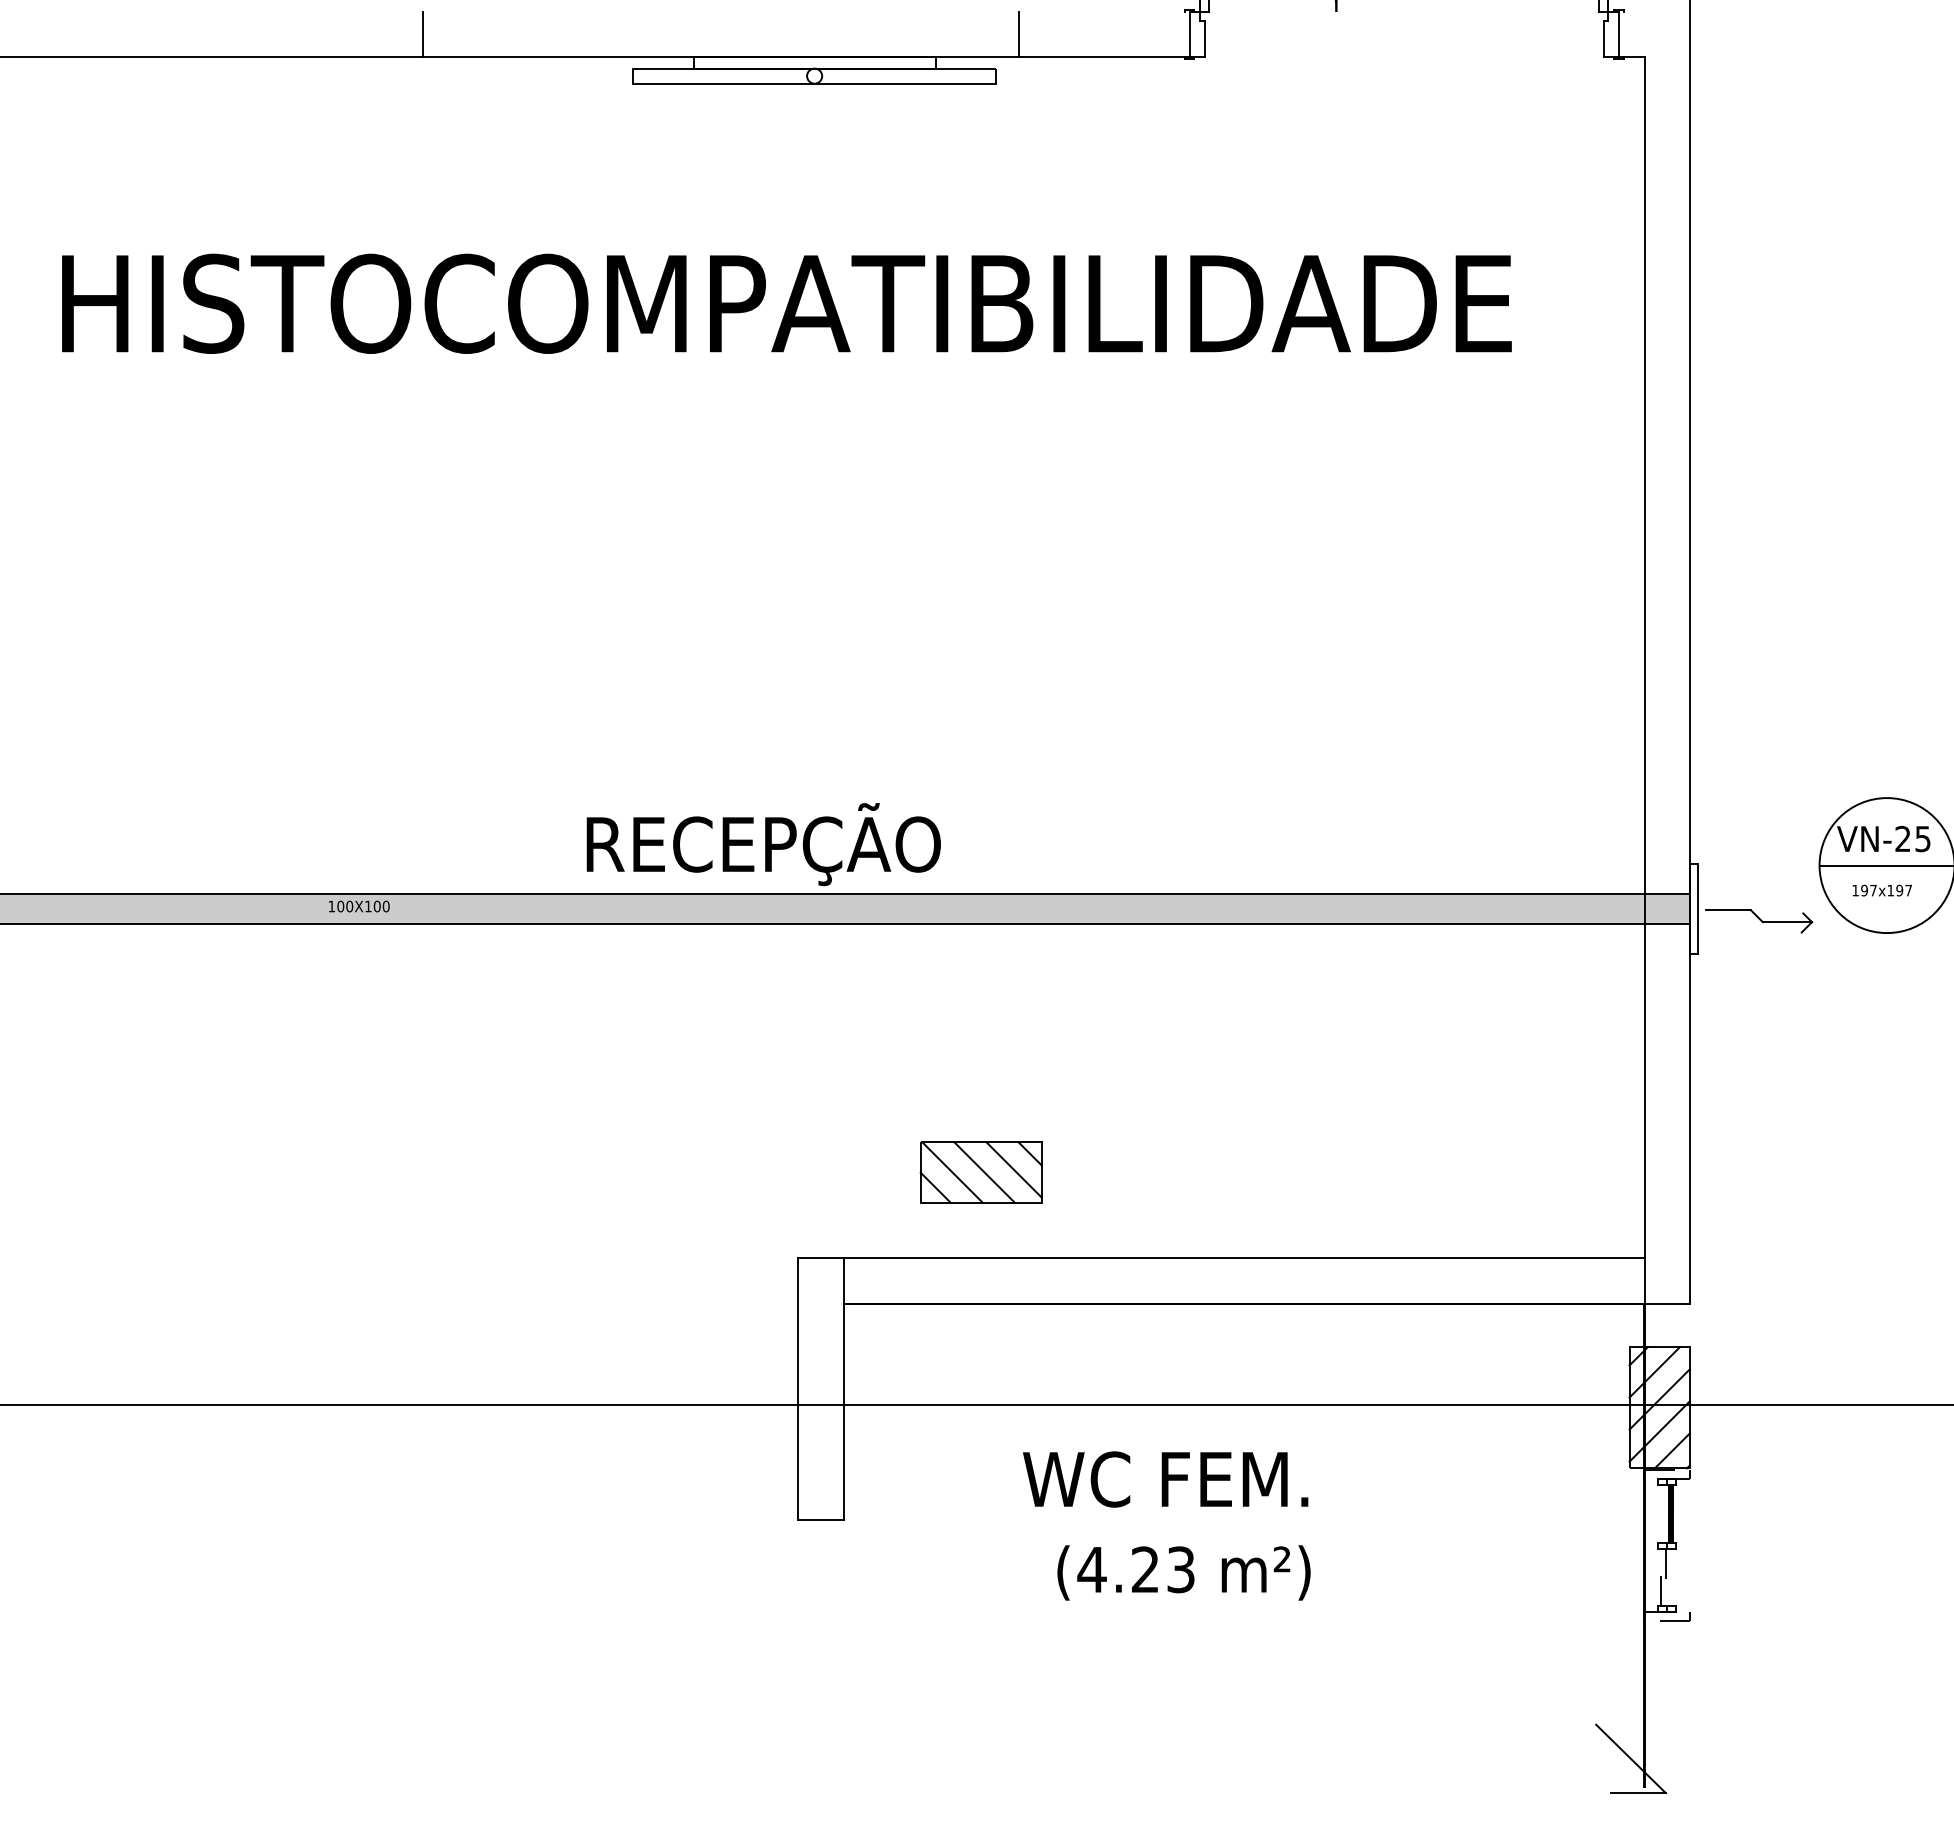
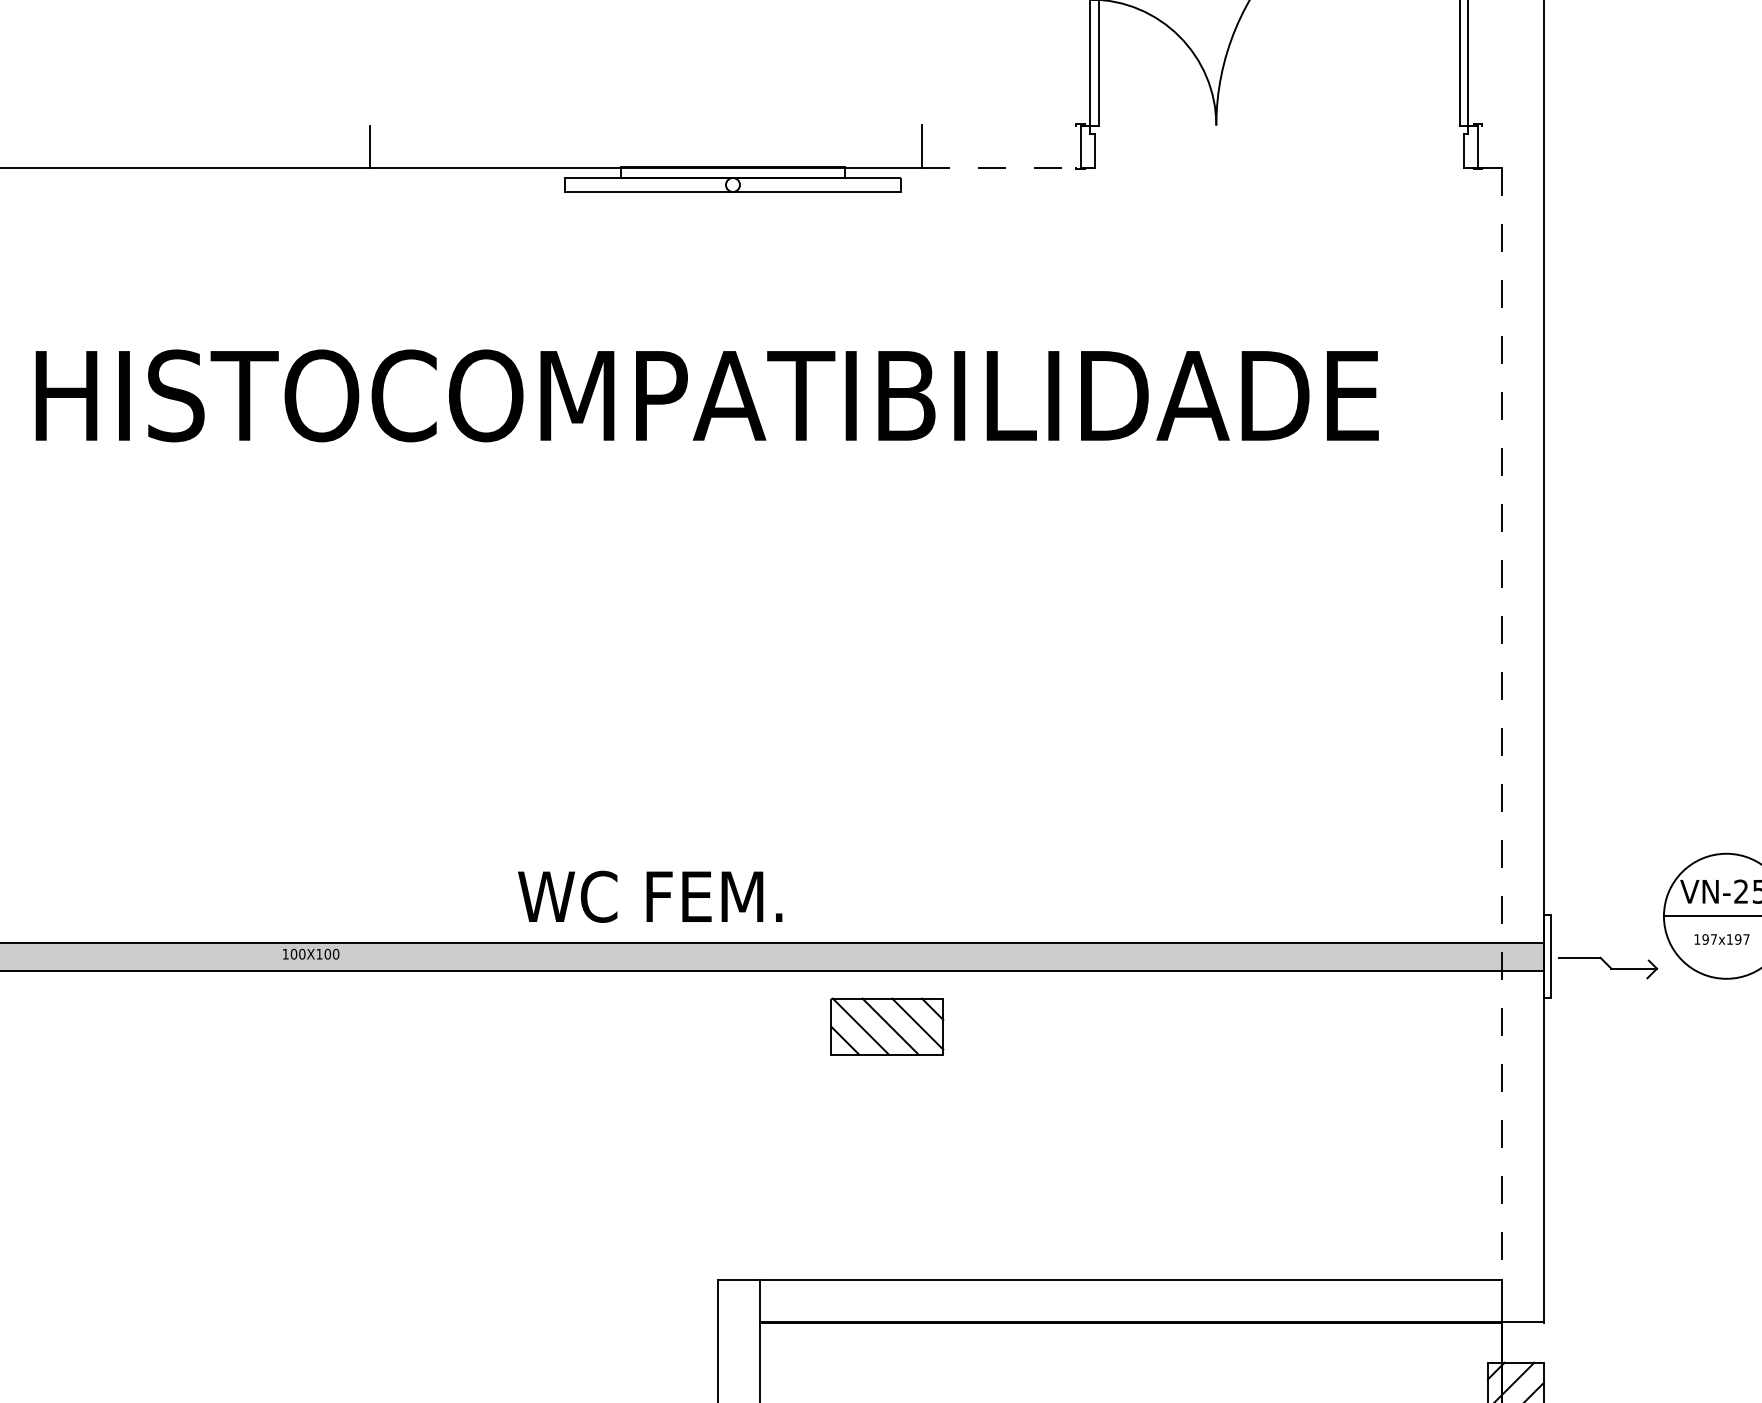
line: (1104, 57) -> (1001, 167), solid -> dashed
line: (1644, 657) -> (1501, 723), solid -> dashed
text: (761, 844) -> (683, 896), RECEPÇÃO -> WC FEM.
part: (980, 1172) -> (886, 1026), moved

